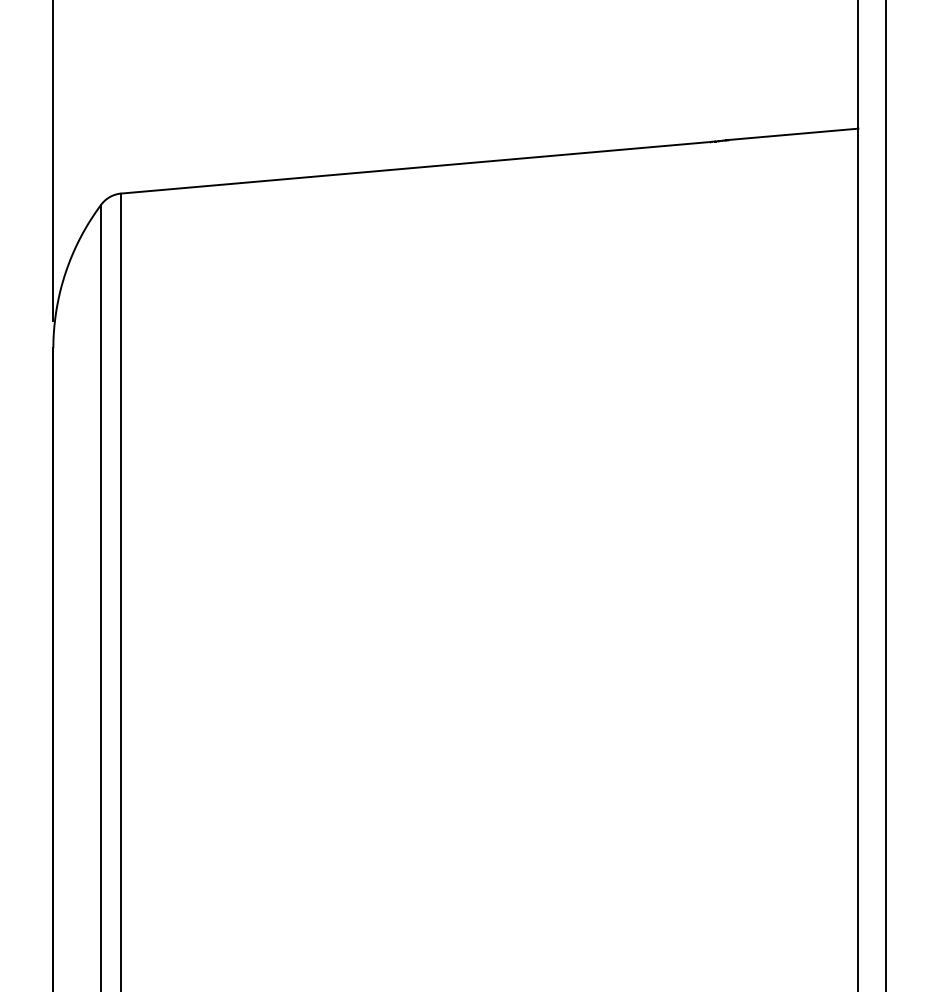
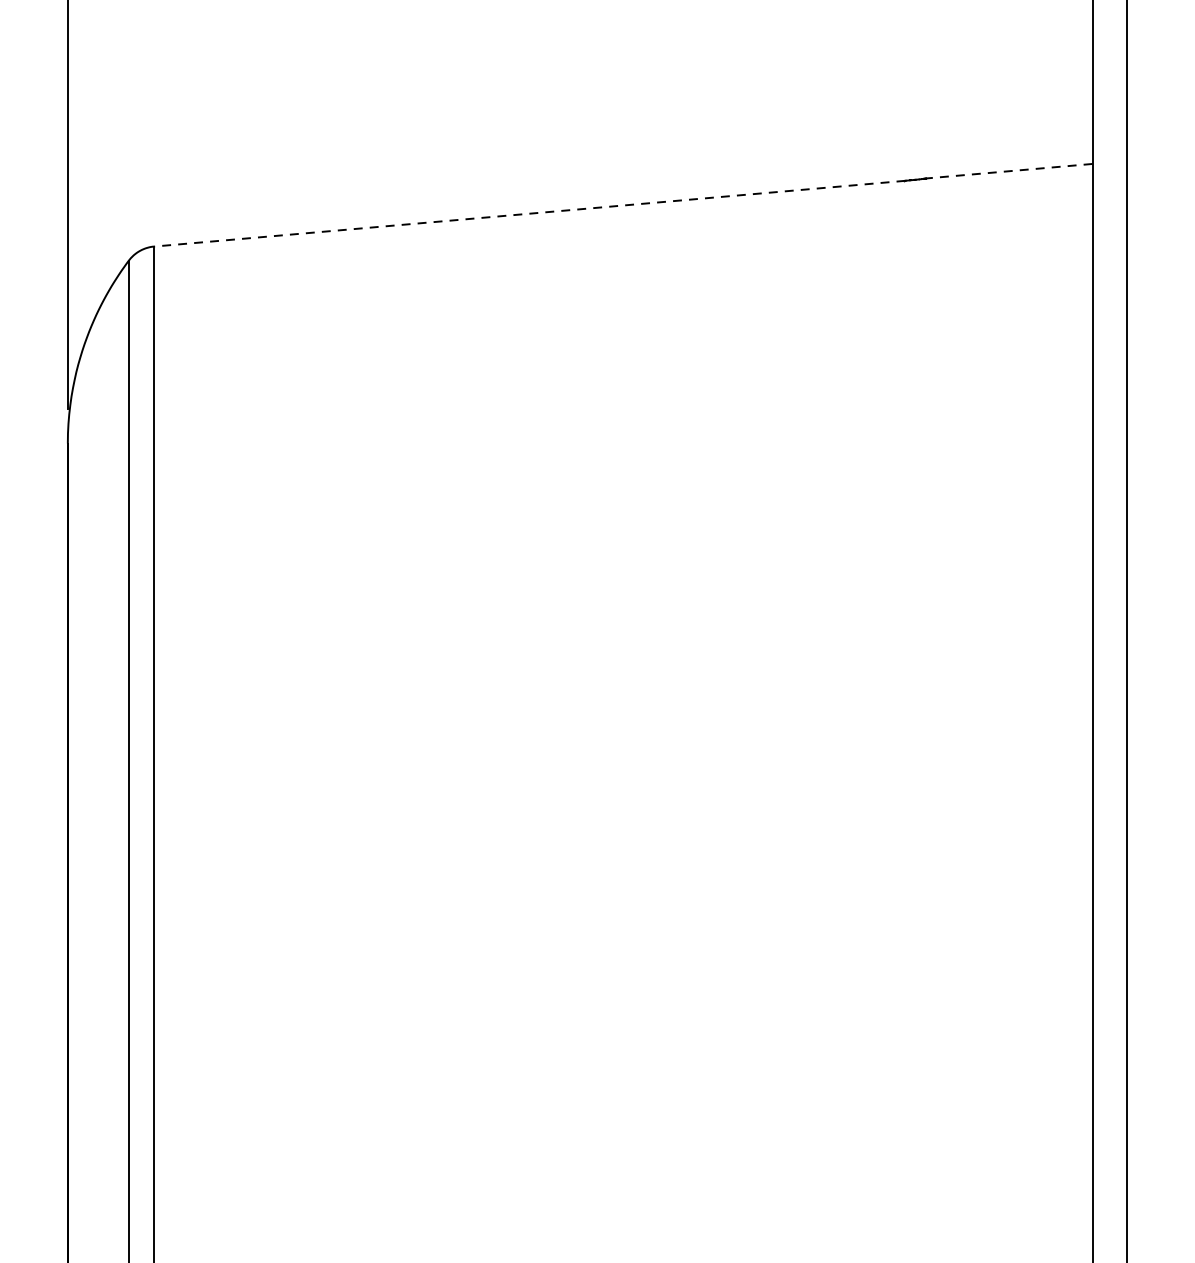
line: (793, 134) -> (1009, 171), solid -> dashed
line: (415, 167) -> (528, 213), solid -> dashed

